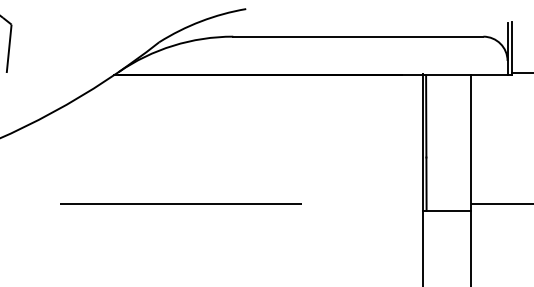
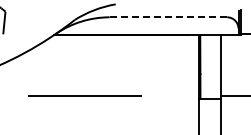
line: (358, 37) -> (168, 17), solid -> dashed

